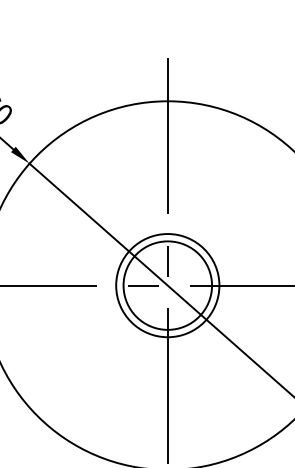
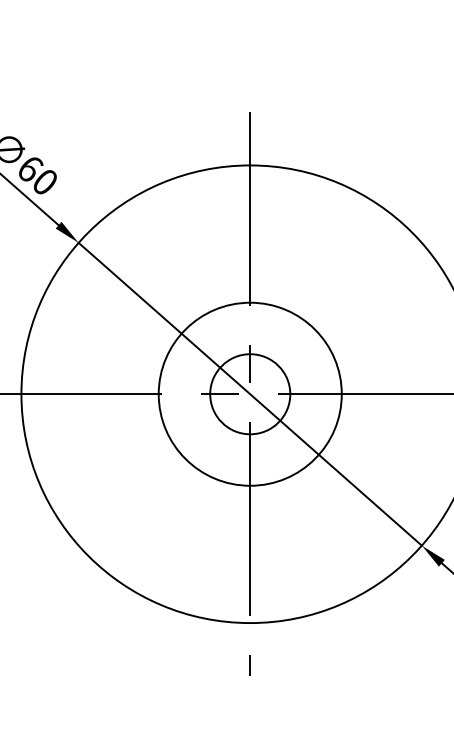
circle: (167, 285) -> (249, 393), size x1.67
circle: (167, 285) -> (250, 394), size x0.62

